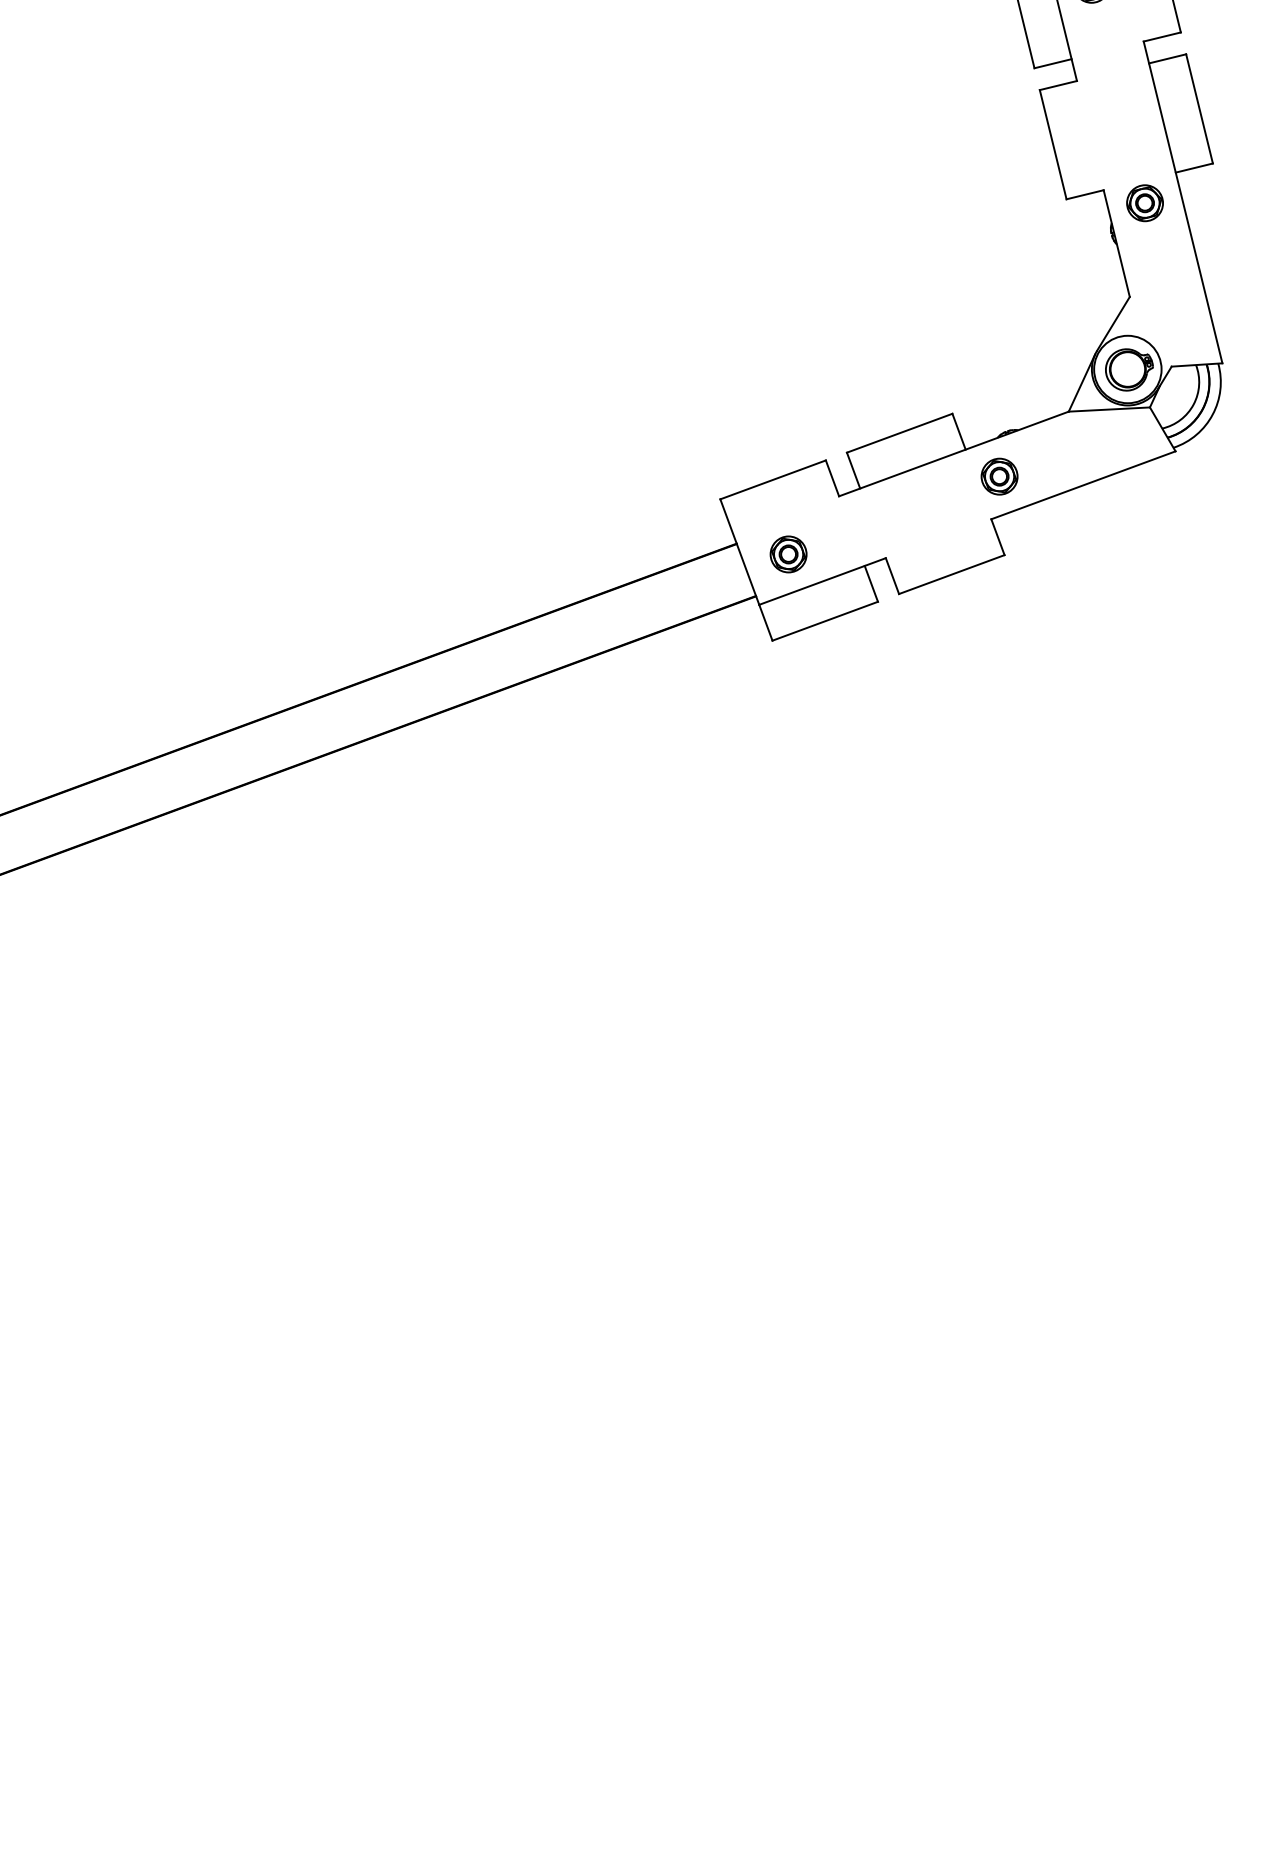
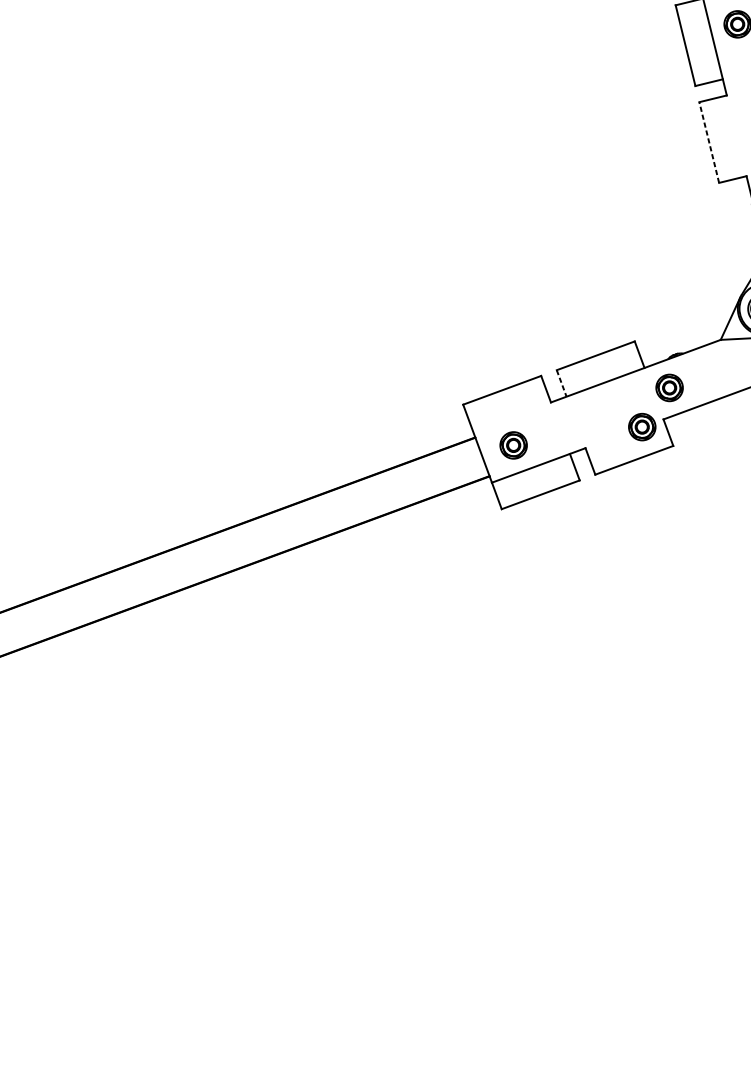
line: (1053, 144) -> (709, 142), solid -> dashed
line: (853, 471) -> (561, 384), solid -> dashed
part: (962, 529) -> (642, 426), added

